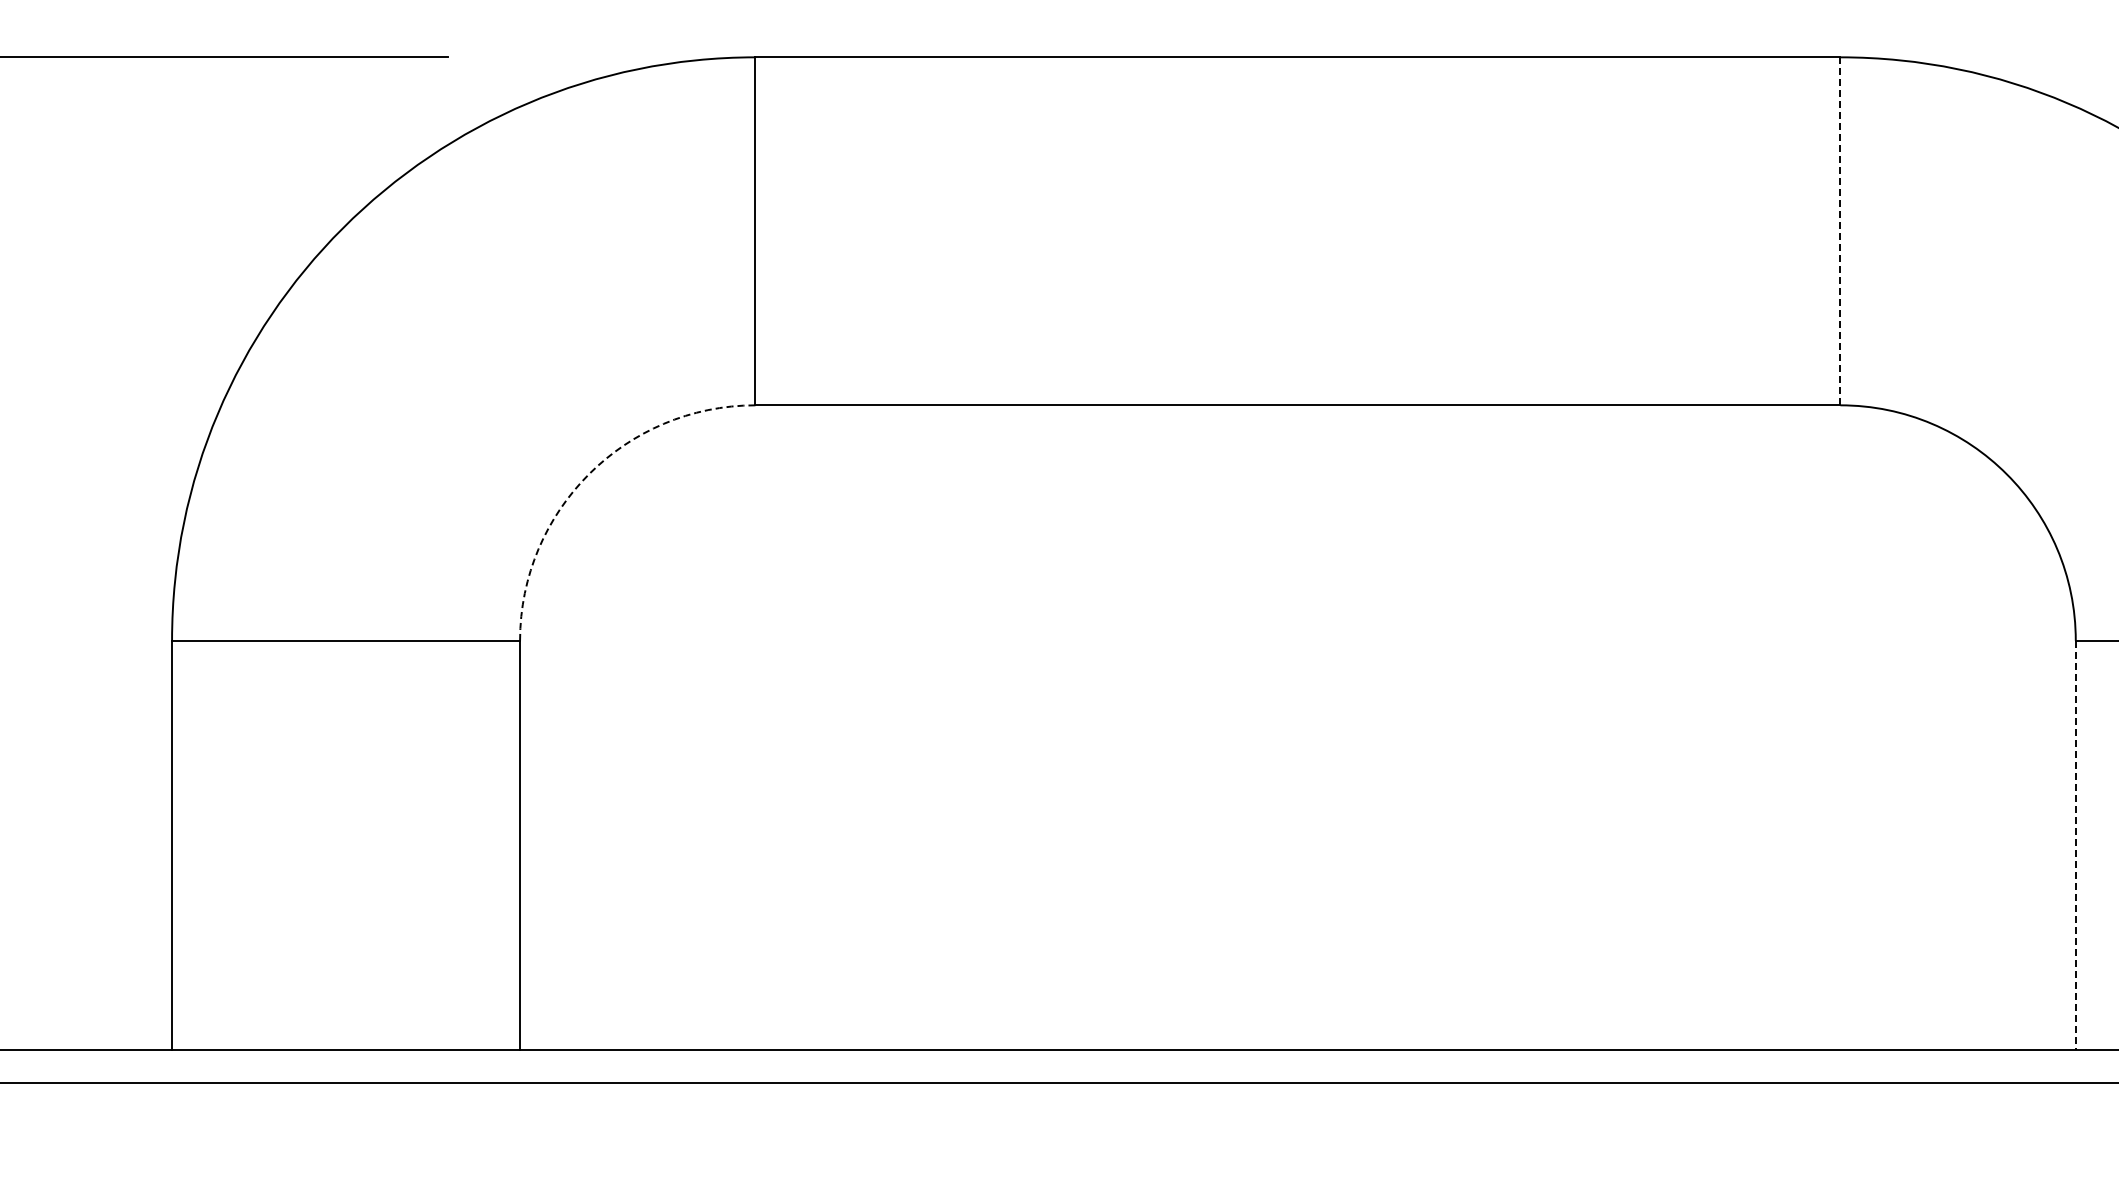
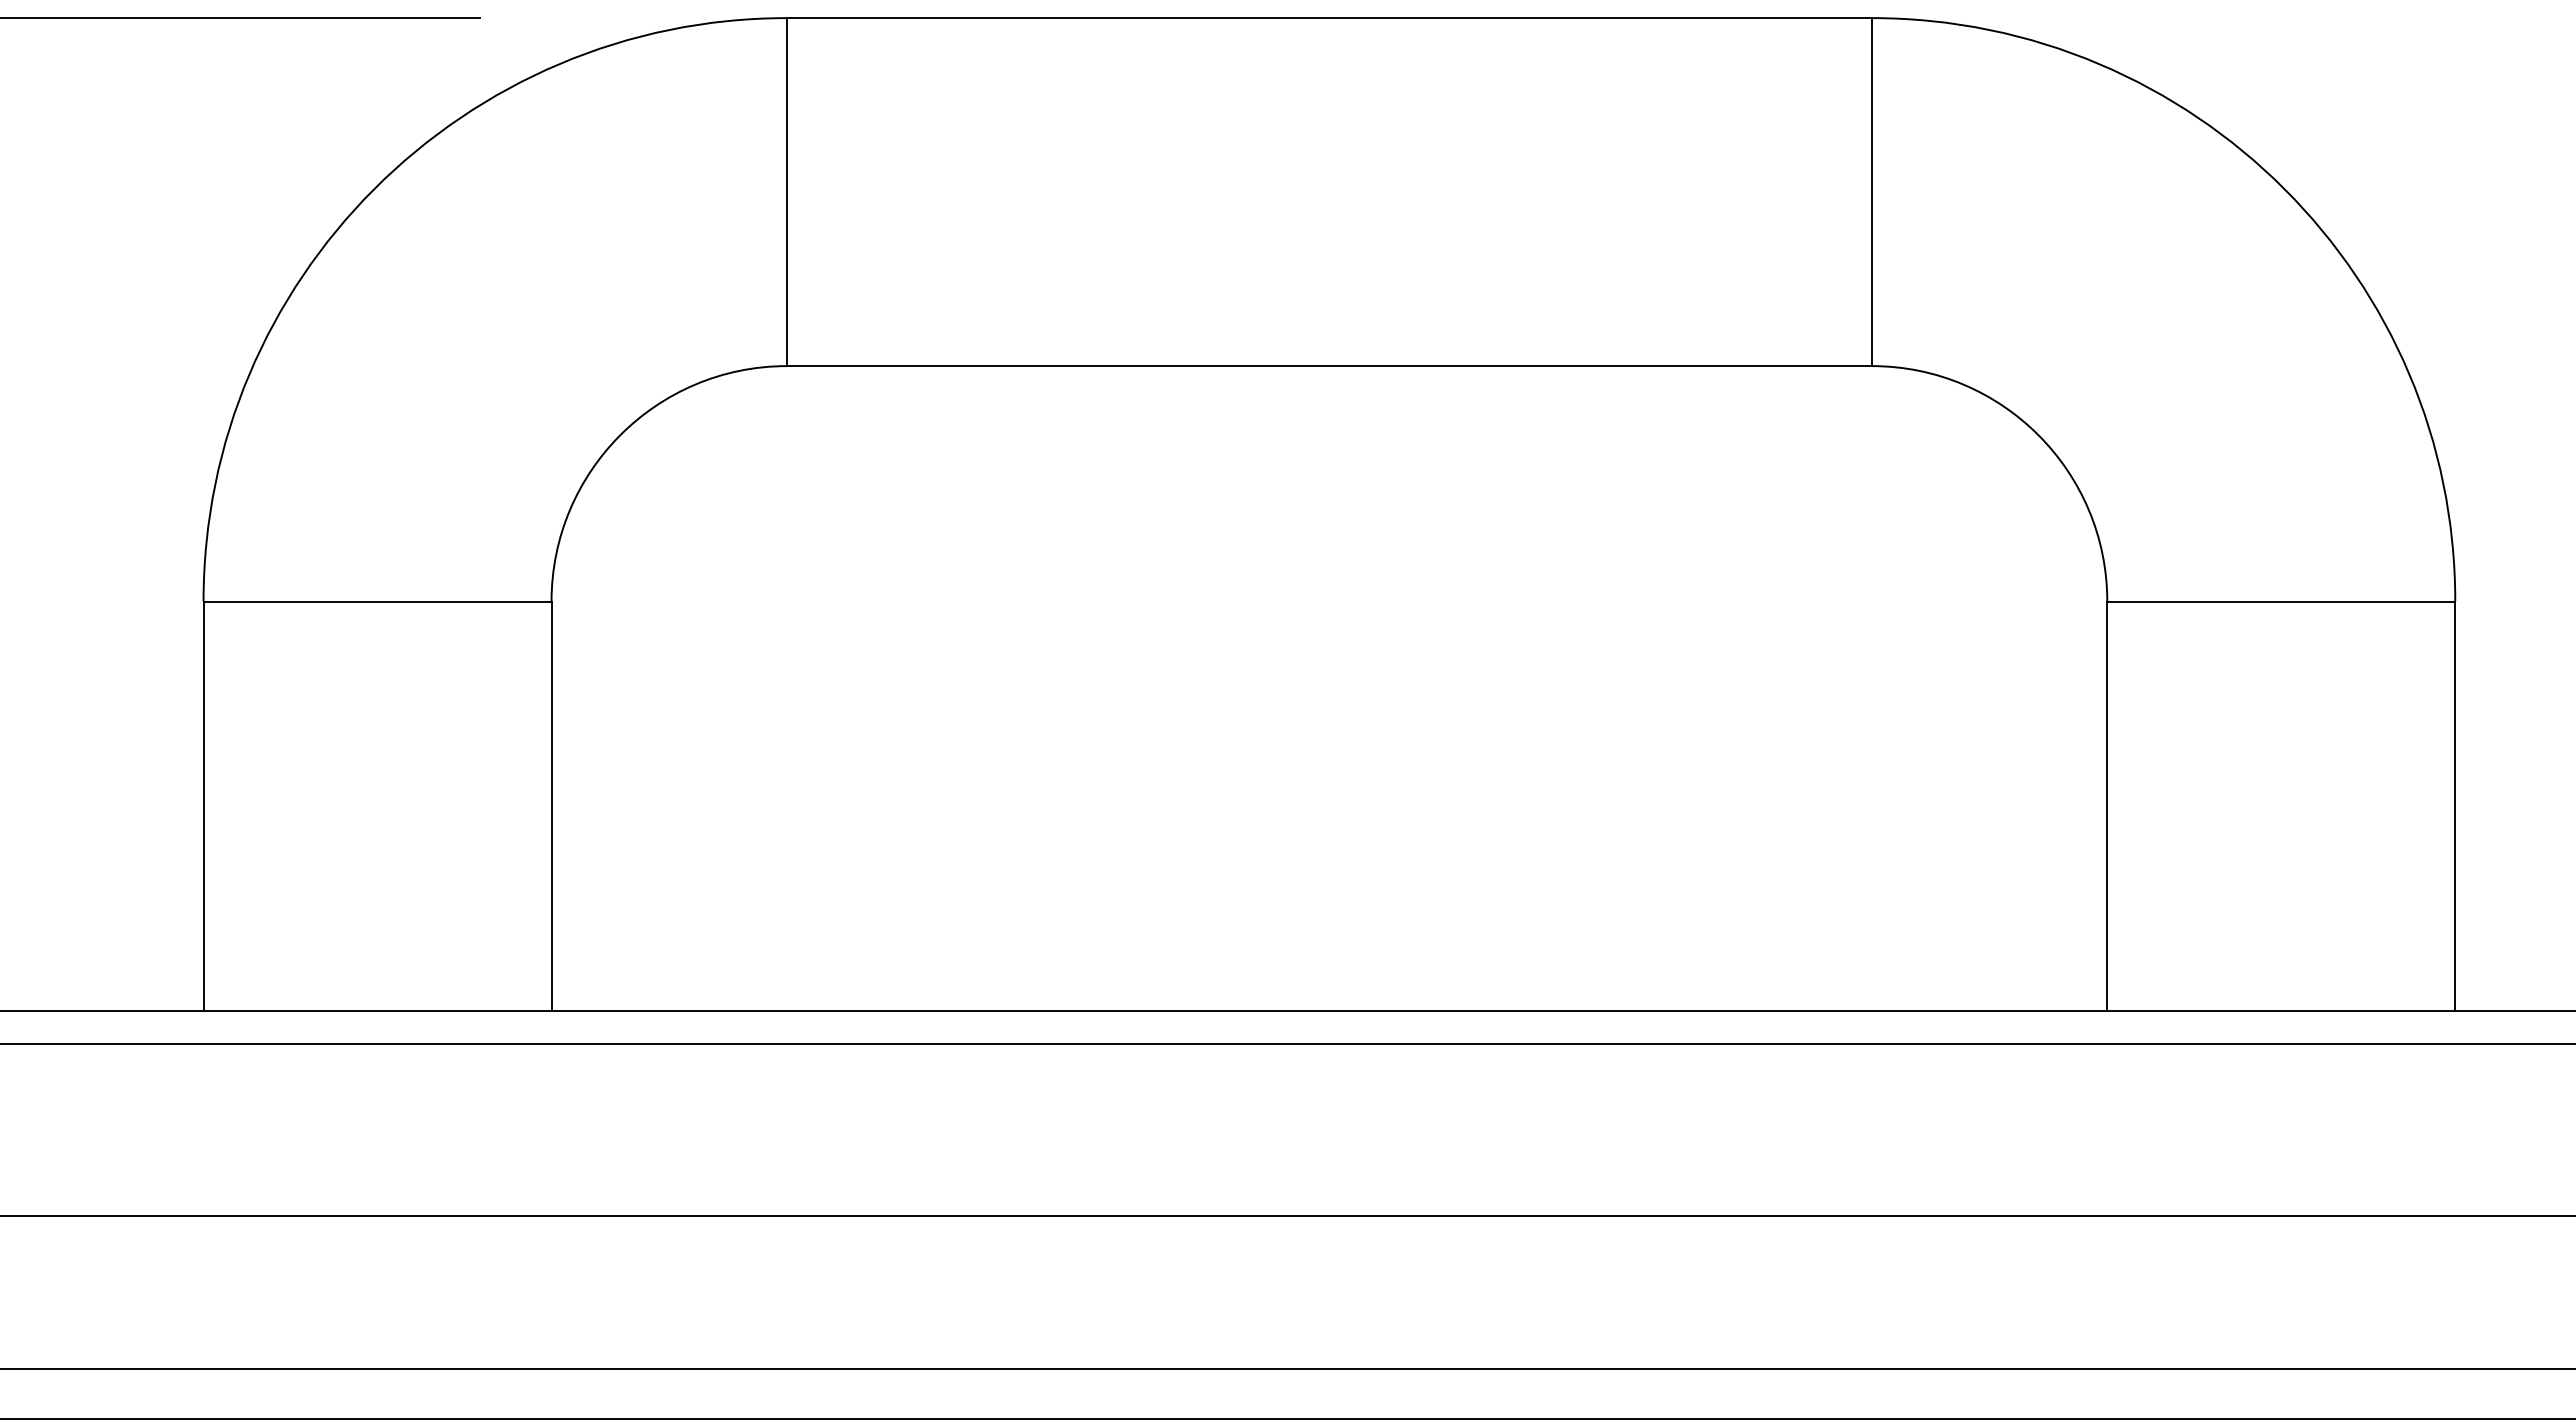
line: (1840, 231) -> (1871, 192), dashed -> solid
arc: (589, 474) -> (620, 435), dashed -> solid
line: (2076, 845) -> (2107, 806), dashed -> solid

